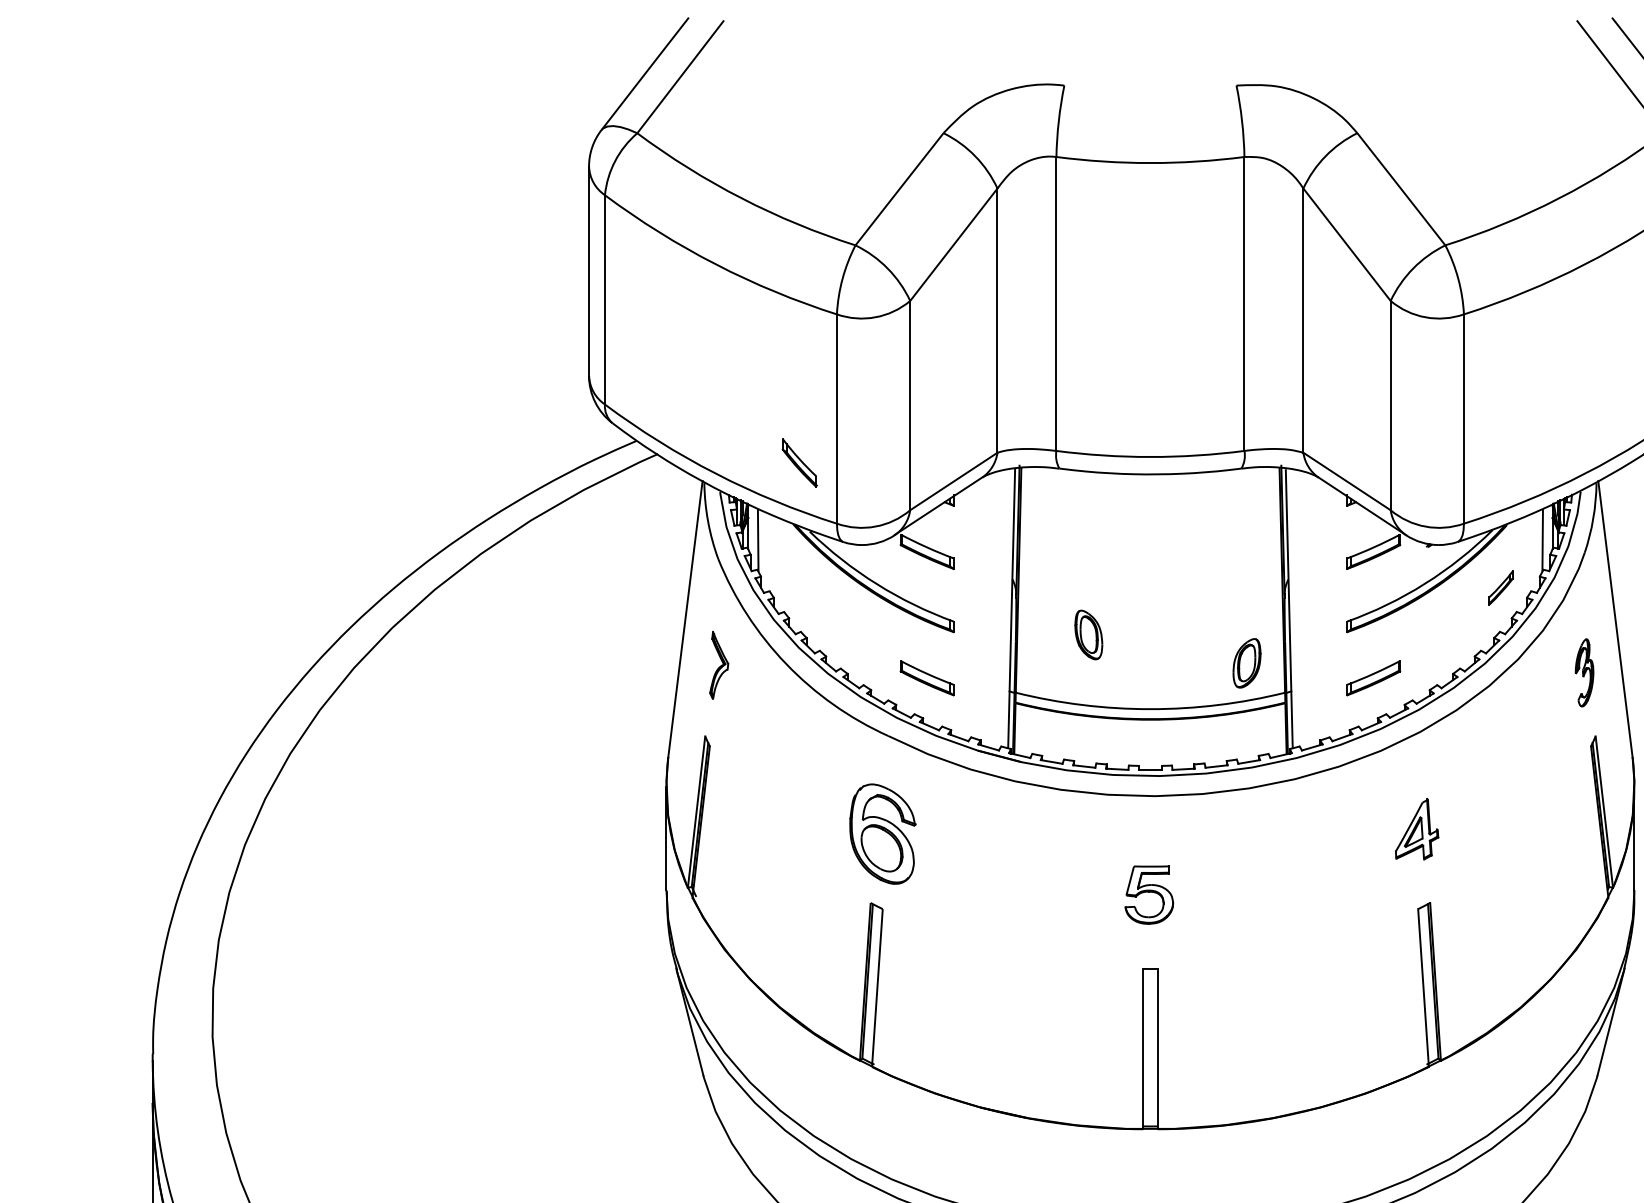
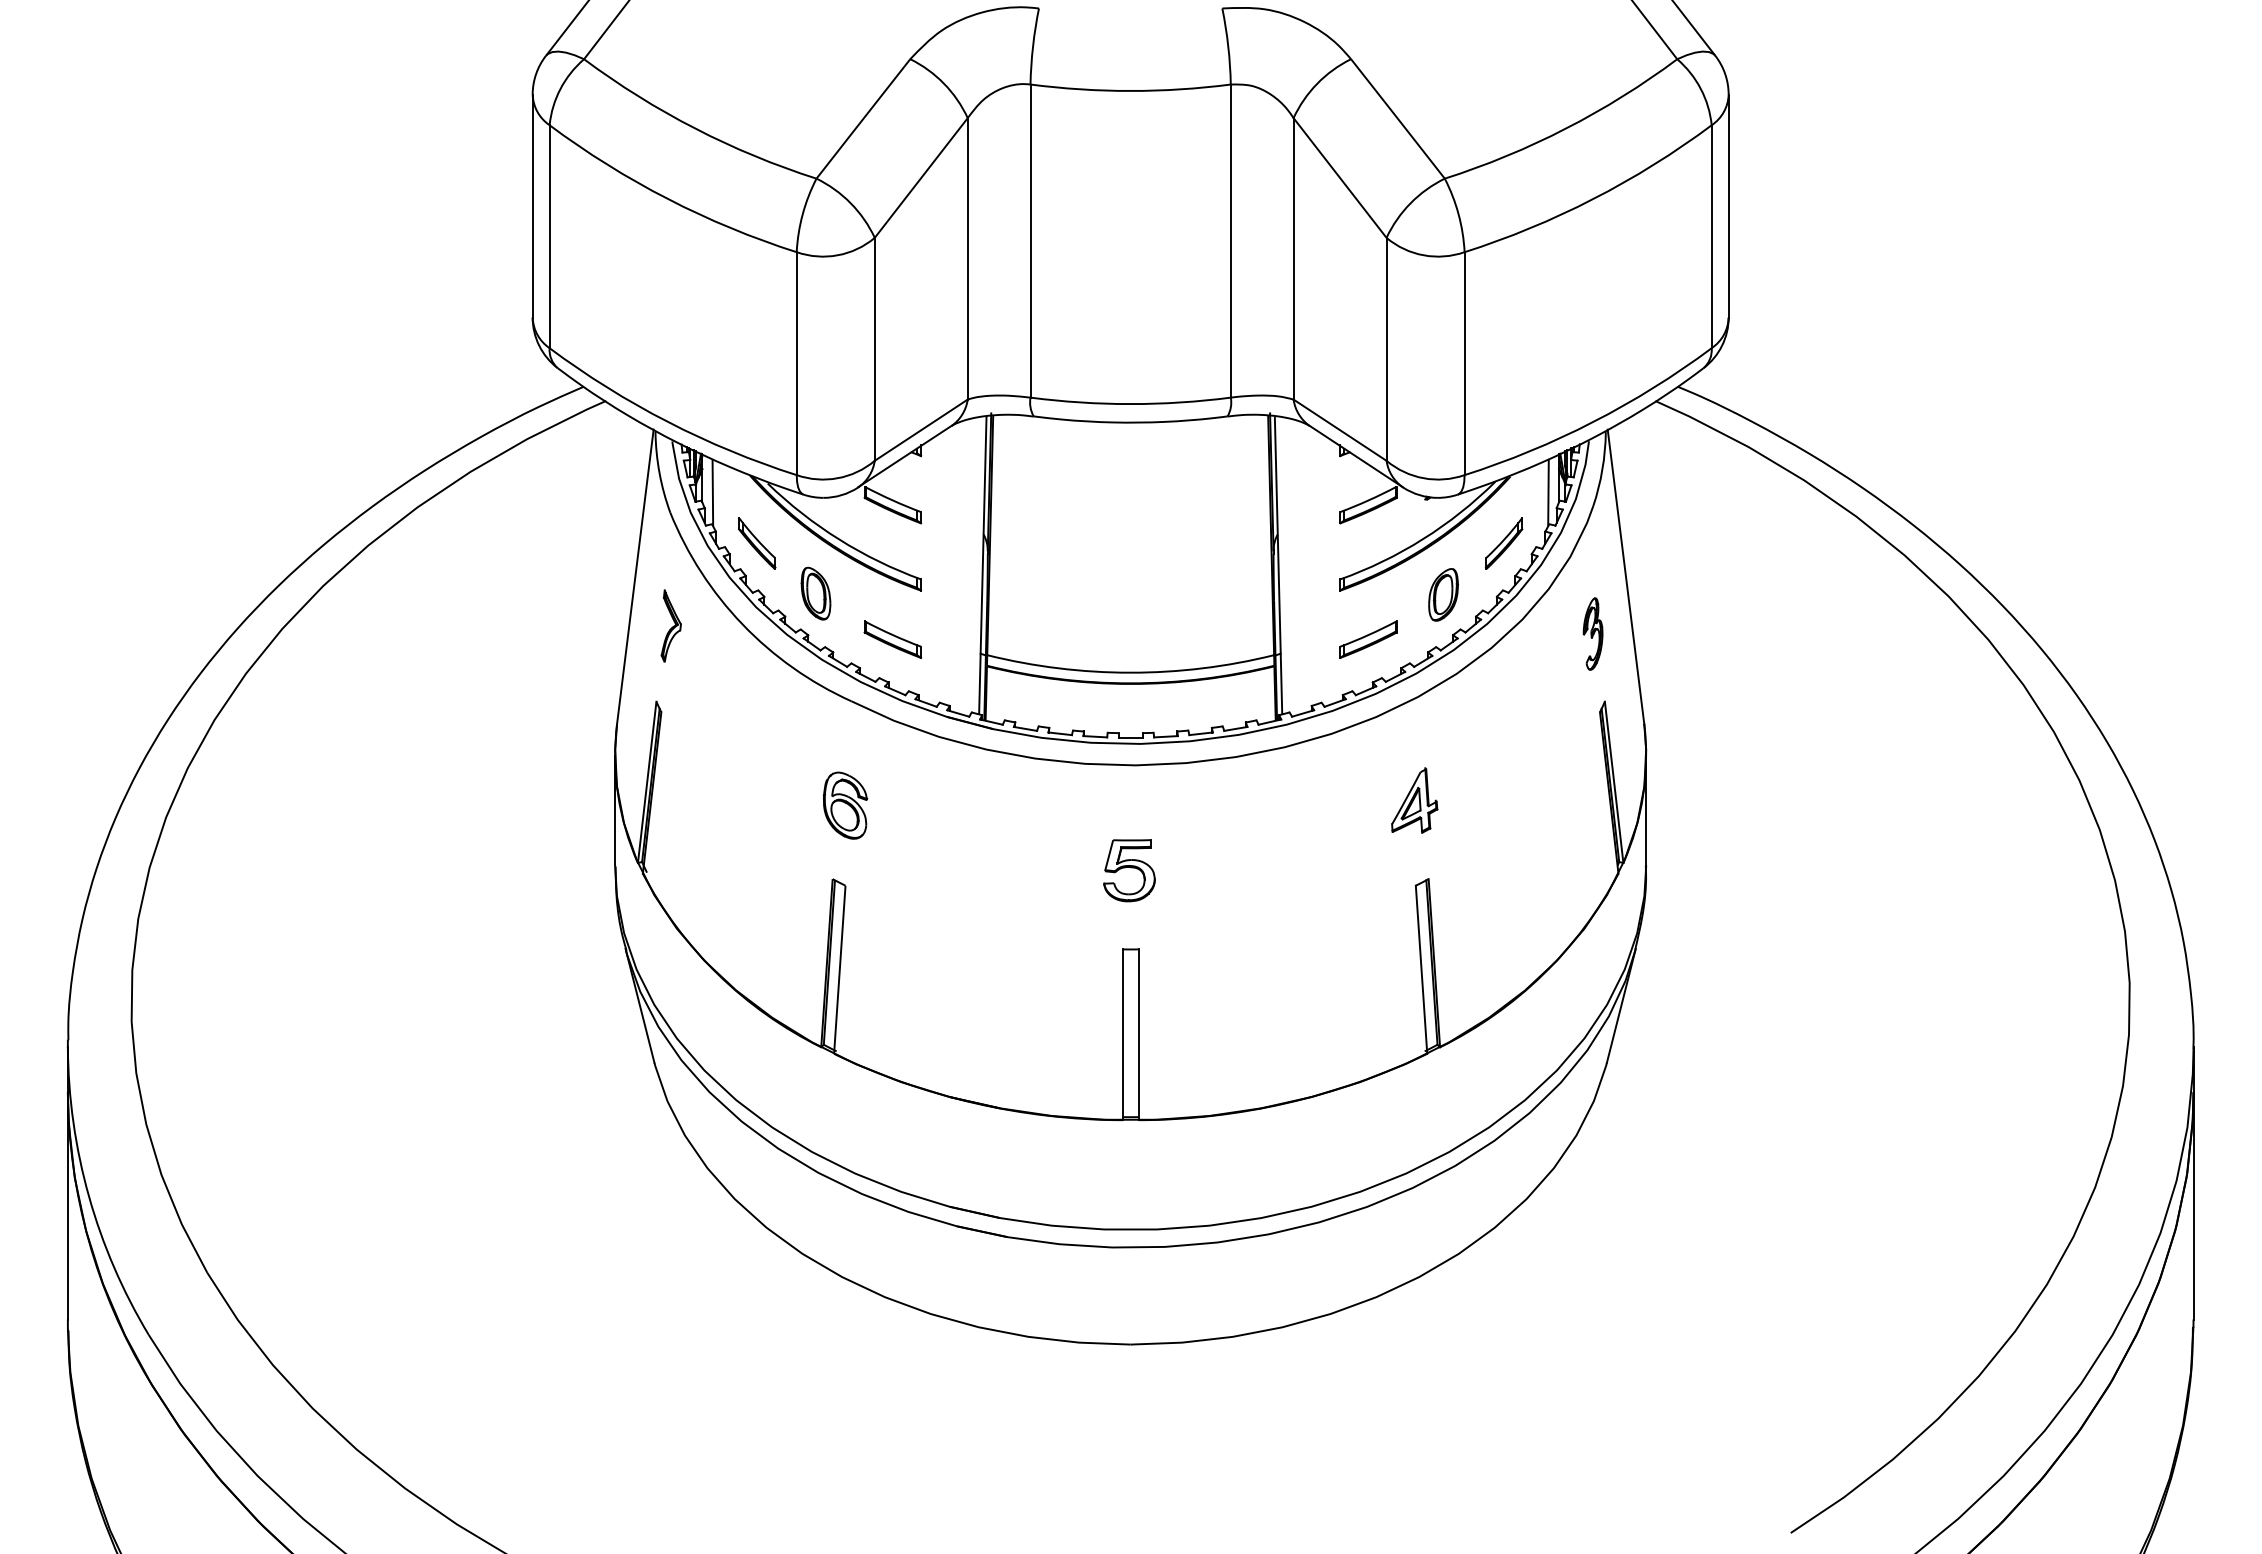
part: (800, 463) -> (757, 543), moved
part: (1500, 587) -> (1503, 543), size x1.43
part: (1088, 634) -> (815, 593), moved
part: (1246, 662) -> (1443, 594), moved
part: (882, 833) -> (845, 805), size x0.62

